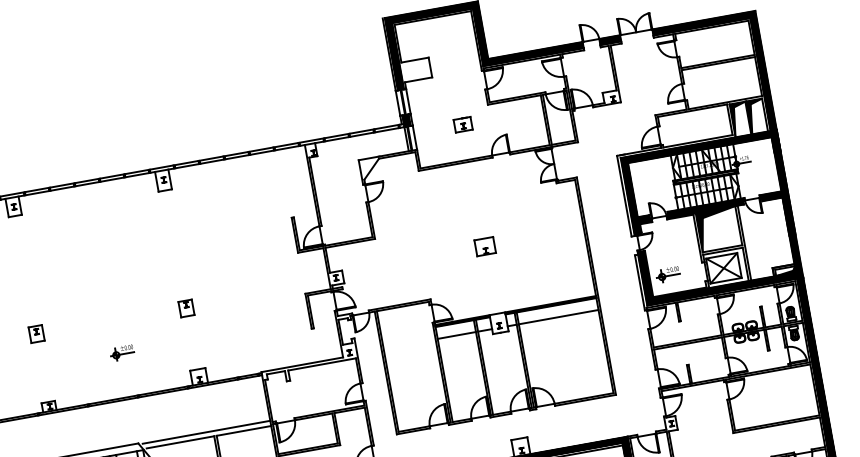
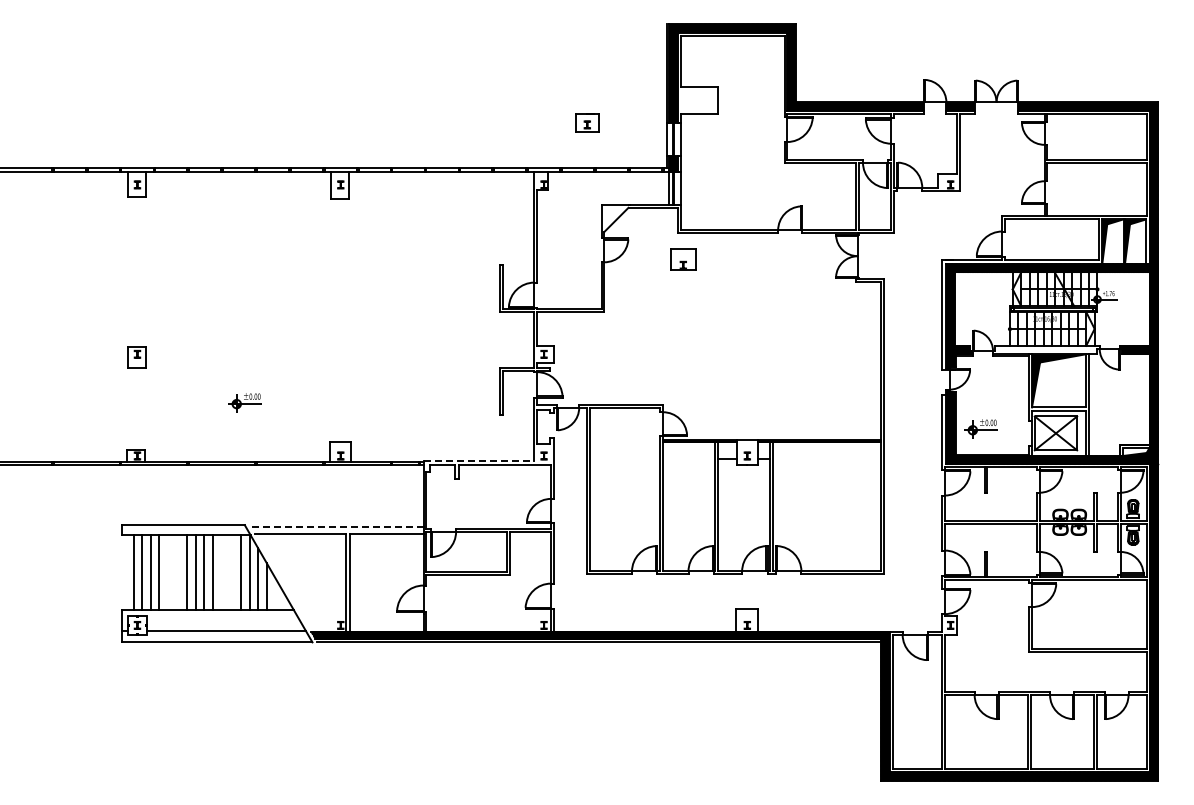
part: (463, 124) -> (587, 122), moved
hatch: (705, 207) -> (1046, 349), removed
part: (485, 246) -> (683, 259), moved
part: (186, 308) -> (339, 359), removed
line: (558, 317) -> (827, 458), removed
line: (457, 335) -> (689, 458), removed
line: (302, 364) -> (479, 460), solid -> dashed
line: (206, 432) -> (337, 526), solid -> dashed

